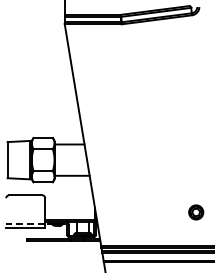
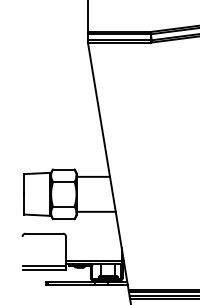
line: (25, 223) -> (44, 265), dashed -> solid

